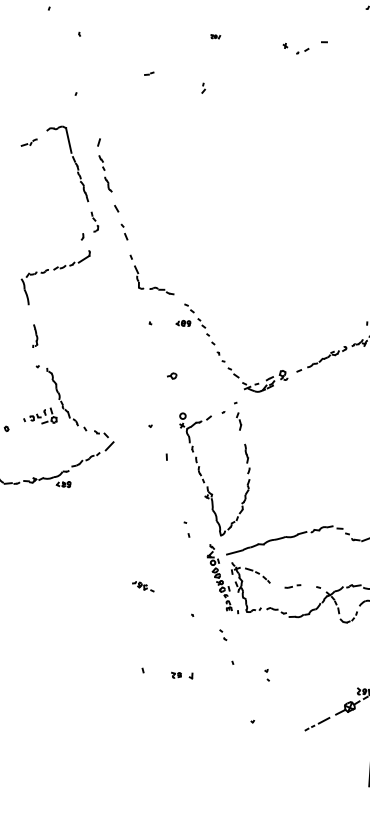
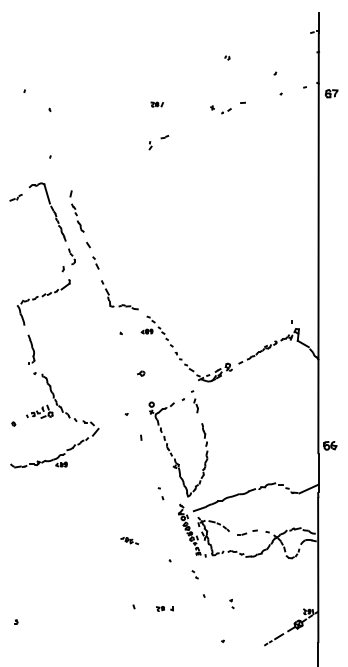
part: (214, 36) -> (156, 104), size x1.67
part: (148, 74) -> (164, 137), moved
part: (35, 335) -> (31, 349), size x1.67
part: (293, 586) -> (247, 532), size x1.67

